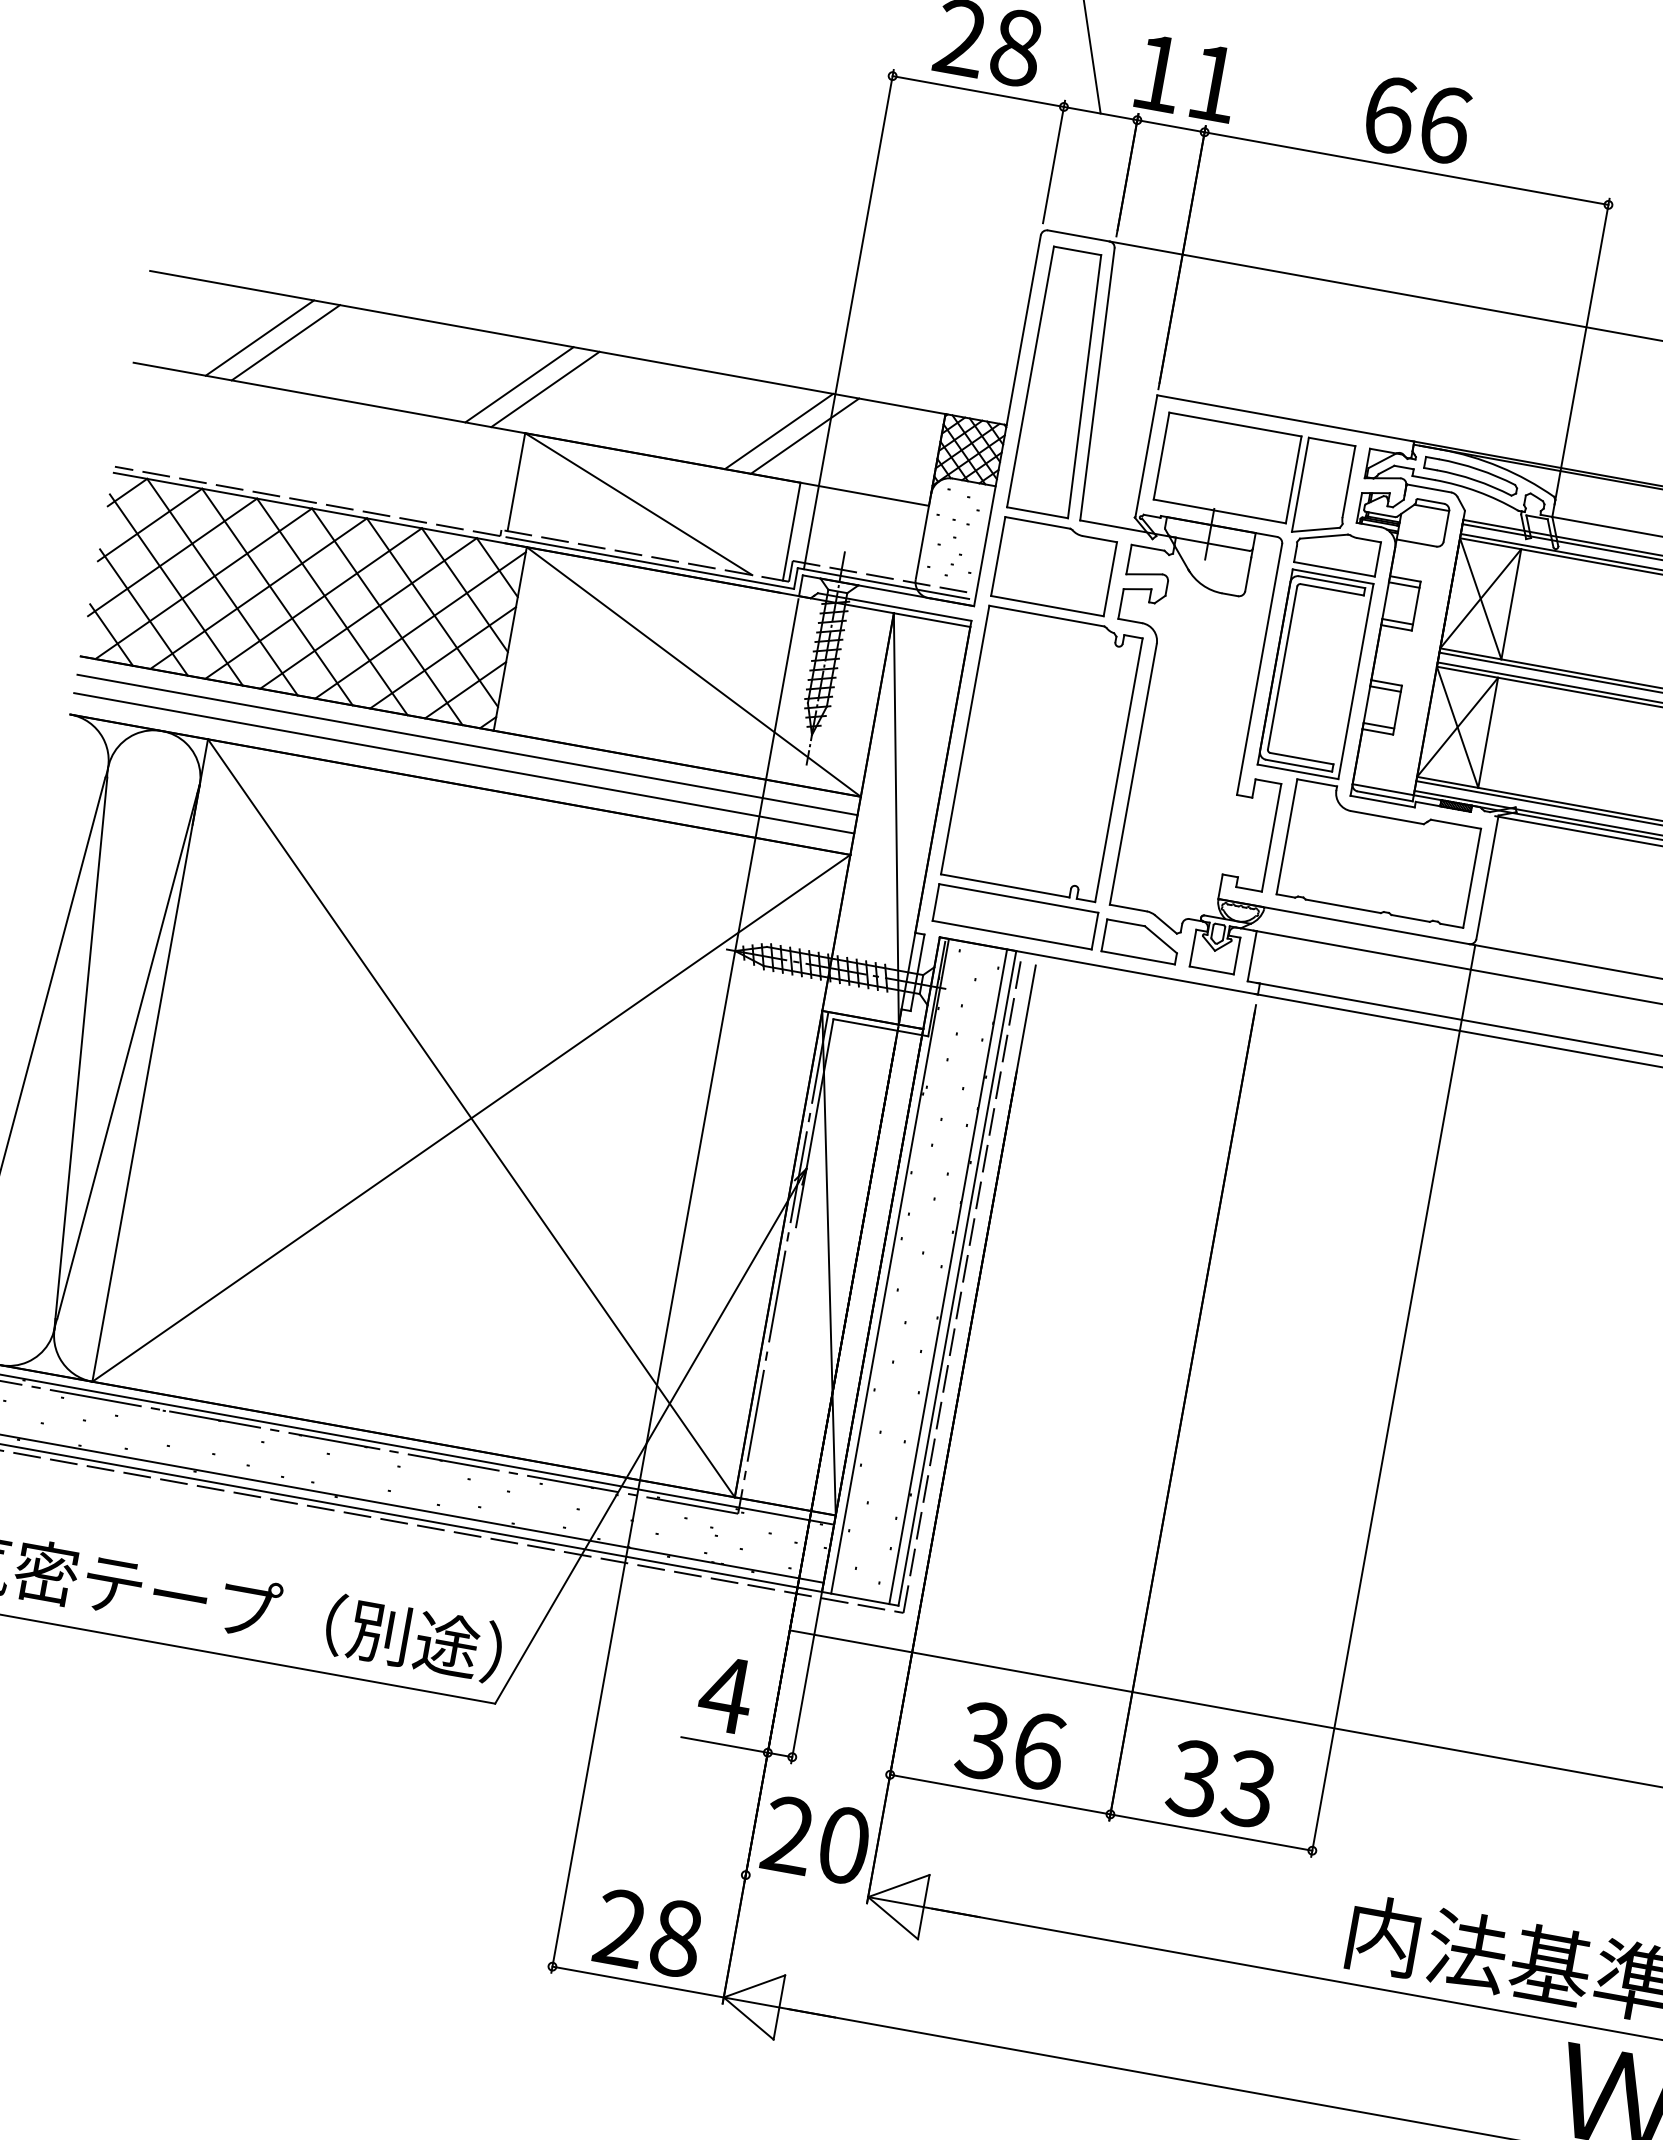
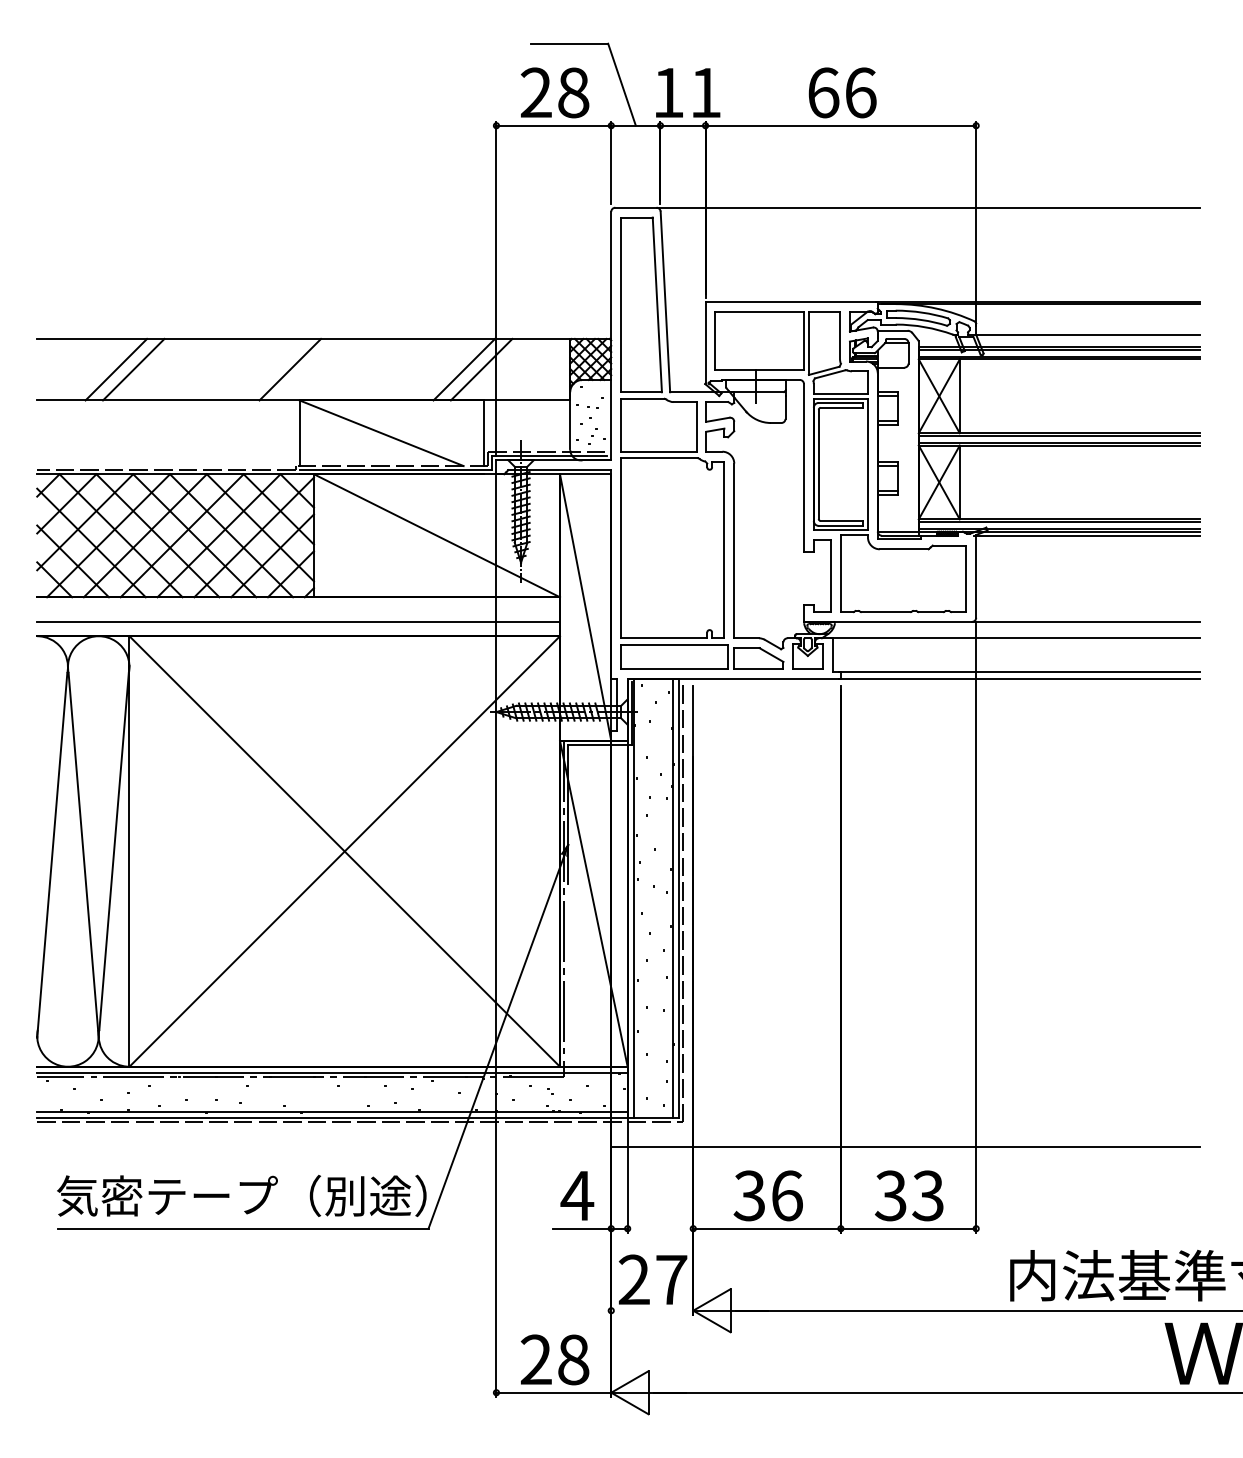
line: (545, 389) -> (307, 369), removed
line: (467, 744) -> (298, 609), removed
text: (844, 1844) -> (671, 1279), 20 -> 27

